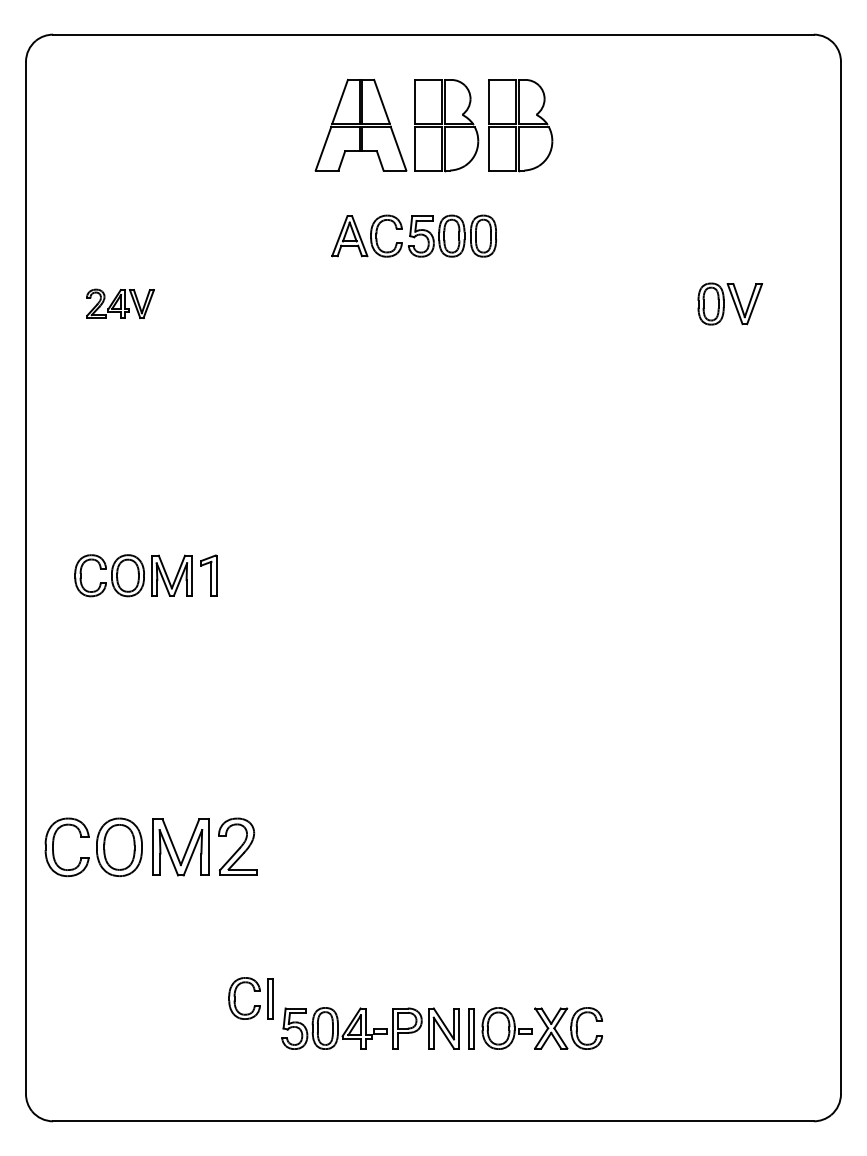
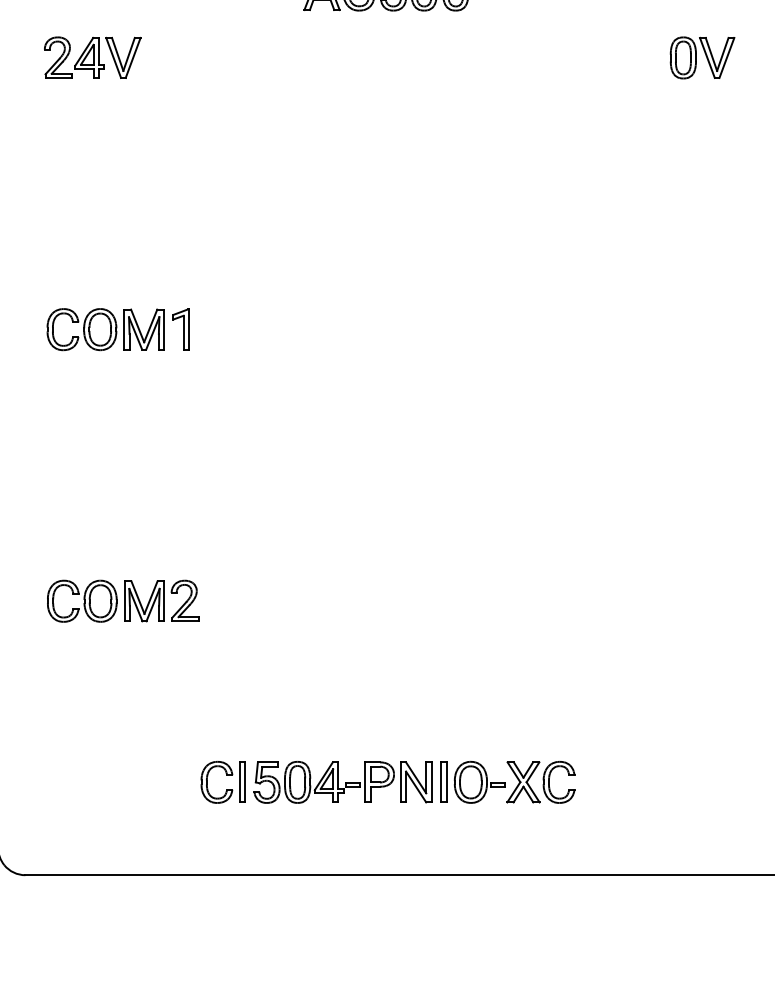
part: (120, 303) -> (92, 57), size x1.43
part: (150, 847) -> (122, 601), size x0.71
part: (254, 991) -> (226, 775), moved

